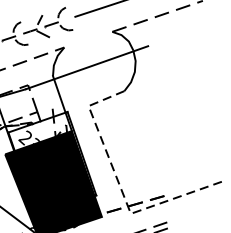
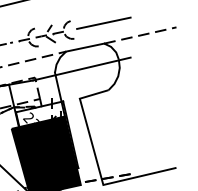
line: (88, 39) -> (85, 47), added
line: (120, 186) -> (97, 163), dashed -> solid

